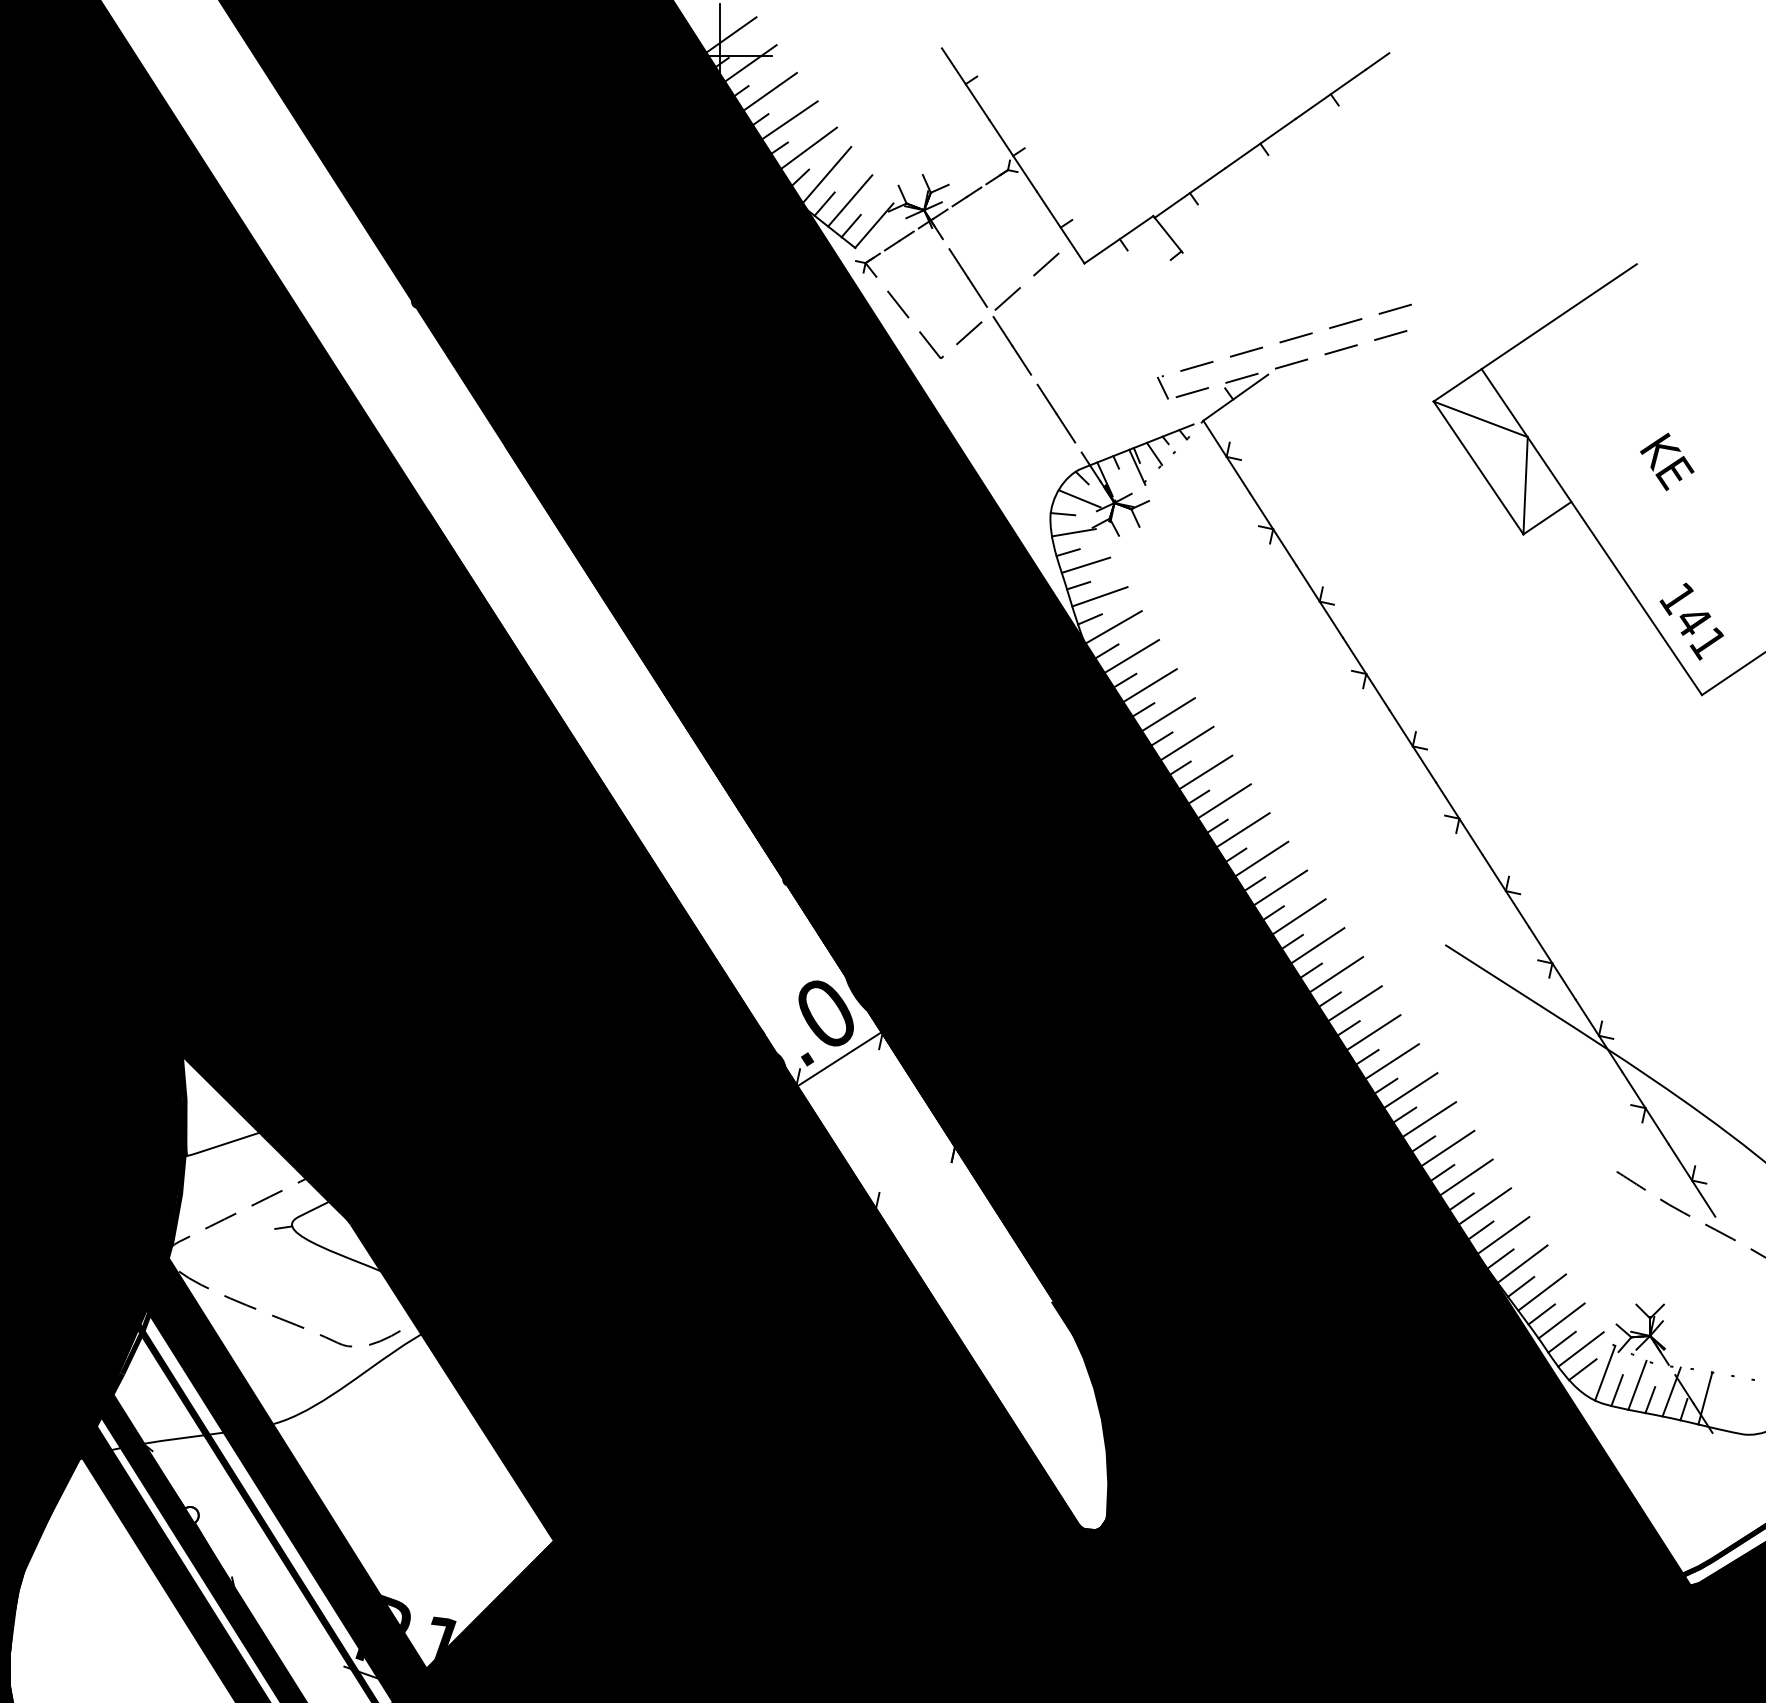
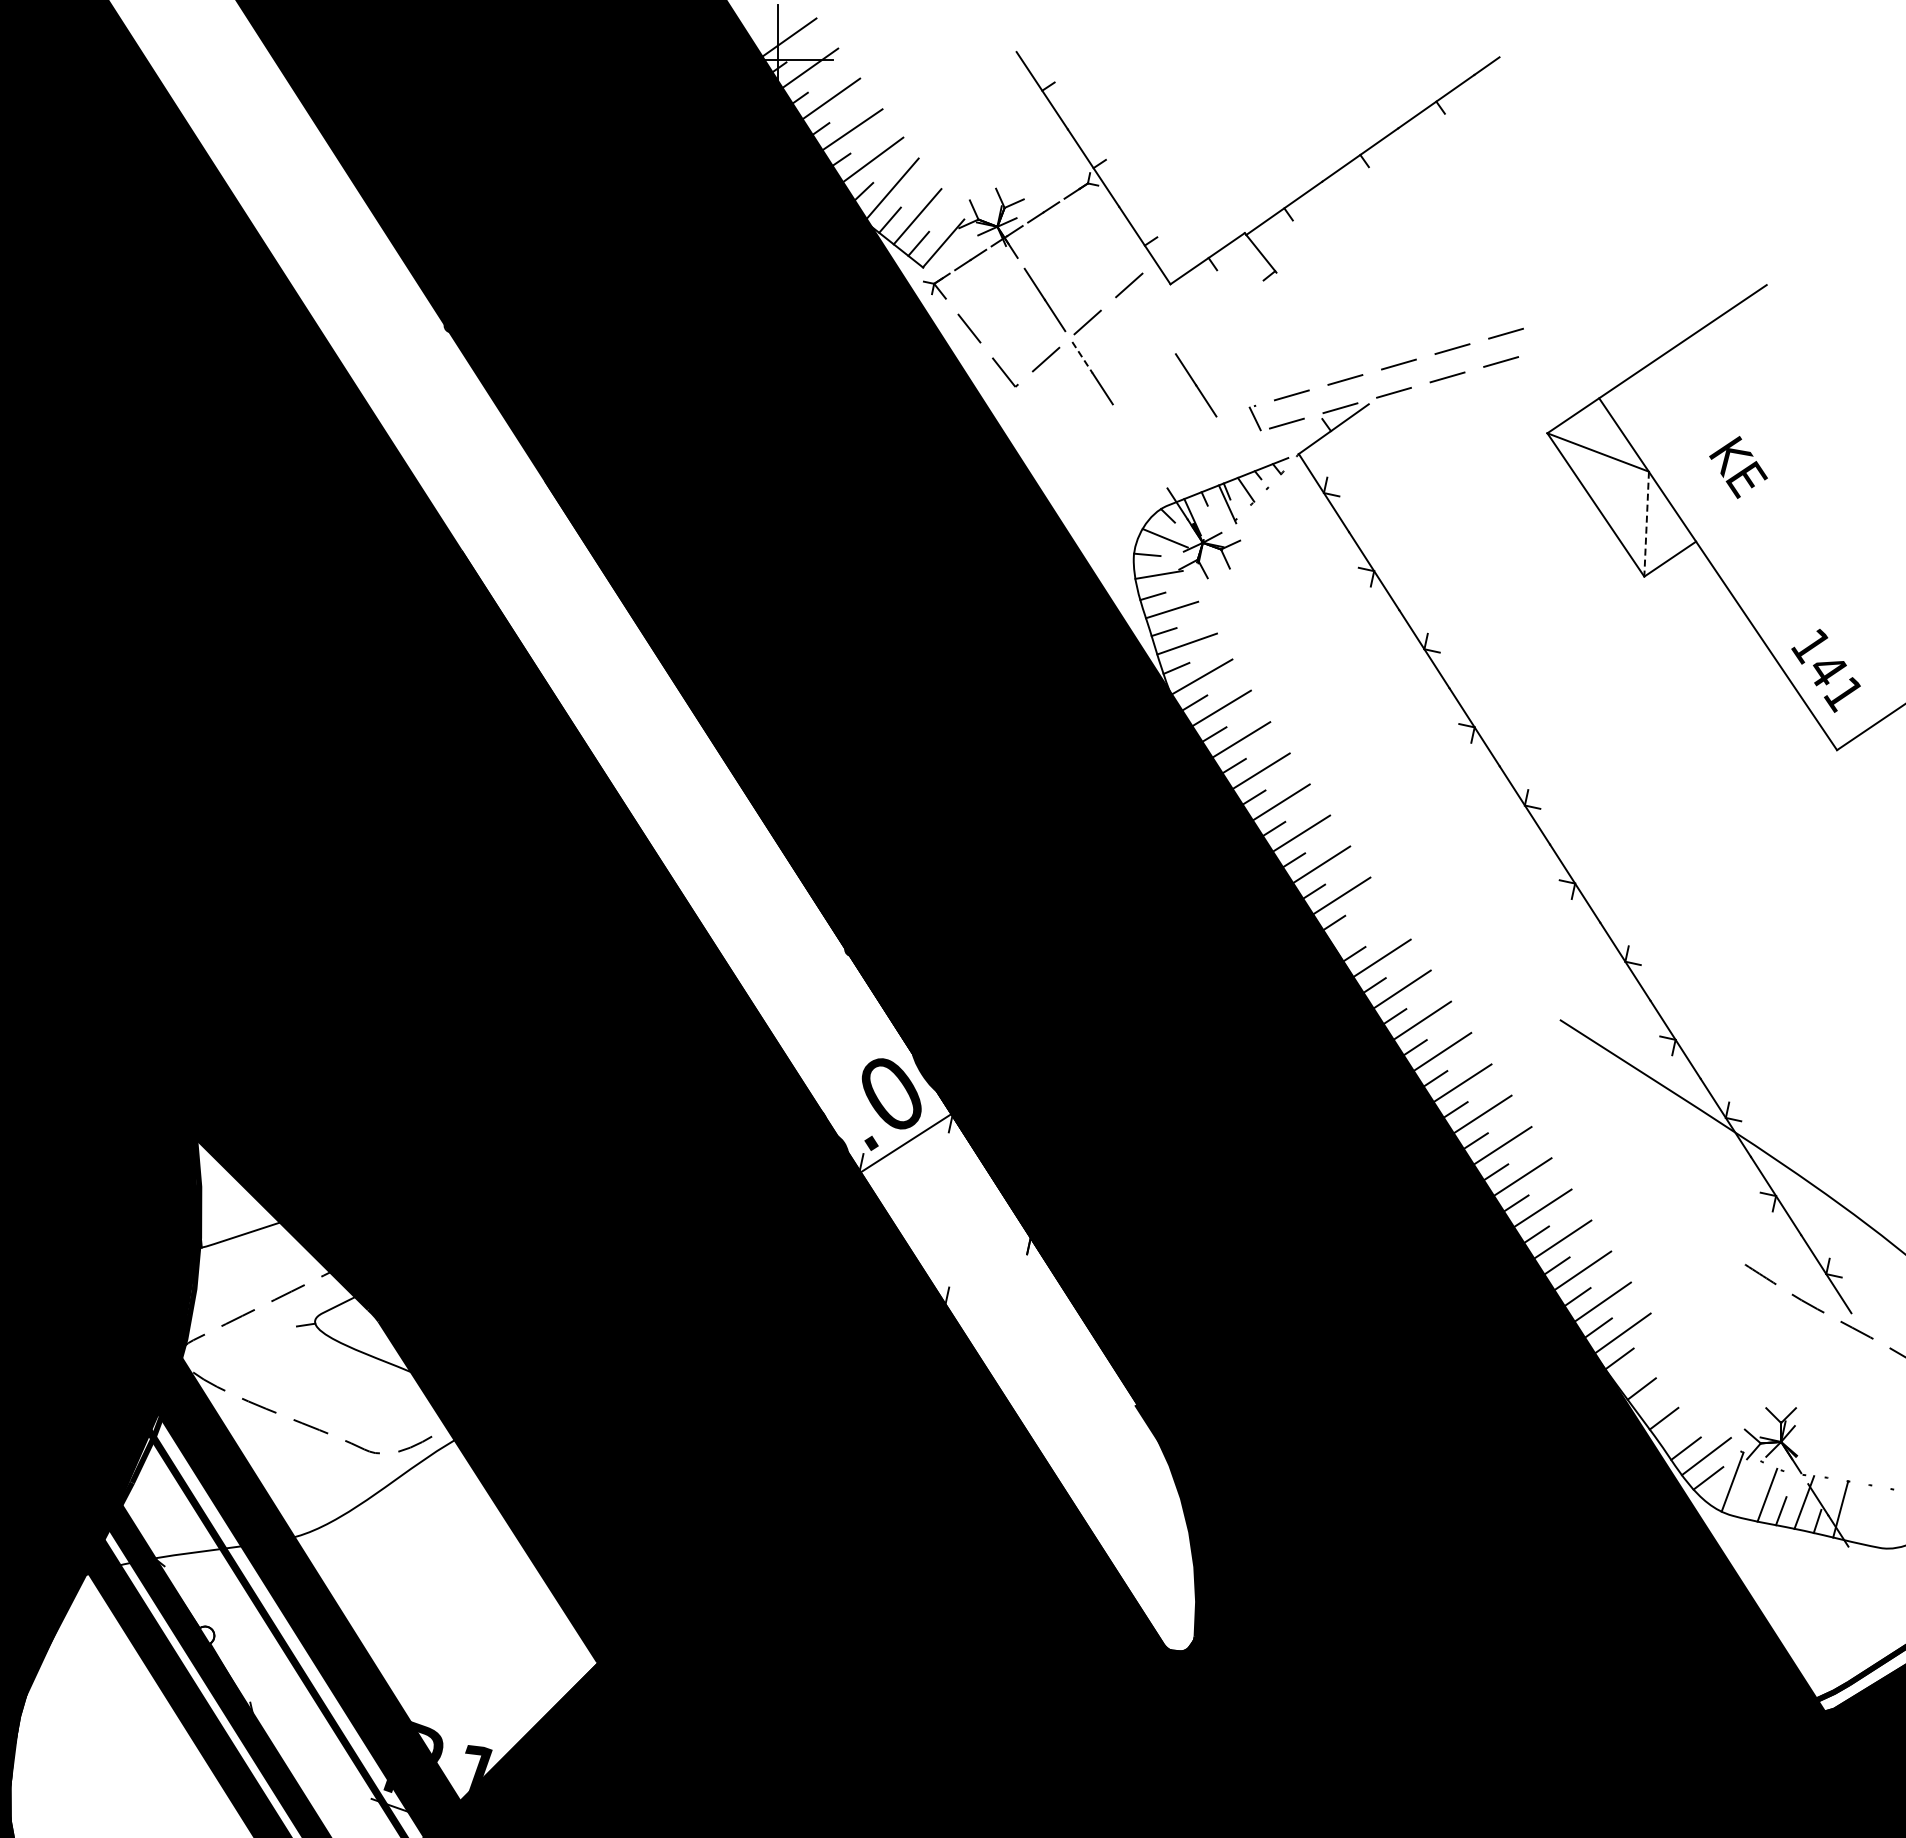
line: (1002, 331) -> (1082, 357), solid -> dashed
line: (1056, 413) -> (1196, 385), moved
text: (1667, 461) -> (1738, 467), moved
line: (1525, 486) -> (1646, 524), solid -> dashed
line: (1261, 858) -> (1361, 926), removed
line: (1522, 1264) -> (1643, 1364), removed
line: (1542, 1292) -> (1664, 1394), removed
line: (1561, 1320) -> (1685, 1425), removed
line: (1617, 1390) -> (1745, 1500), removed

